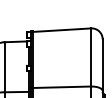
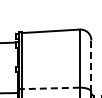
line: (102, 65) -> (91, 66), solid -> dashed
line: (61, 87) -> (50, 88), solid -> dashed

